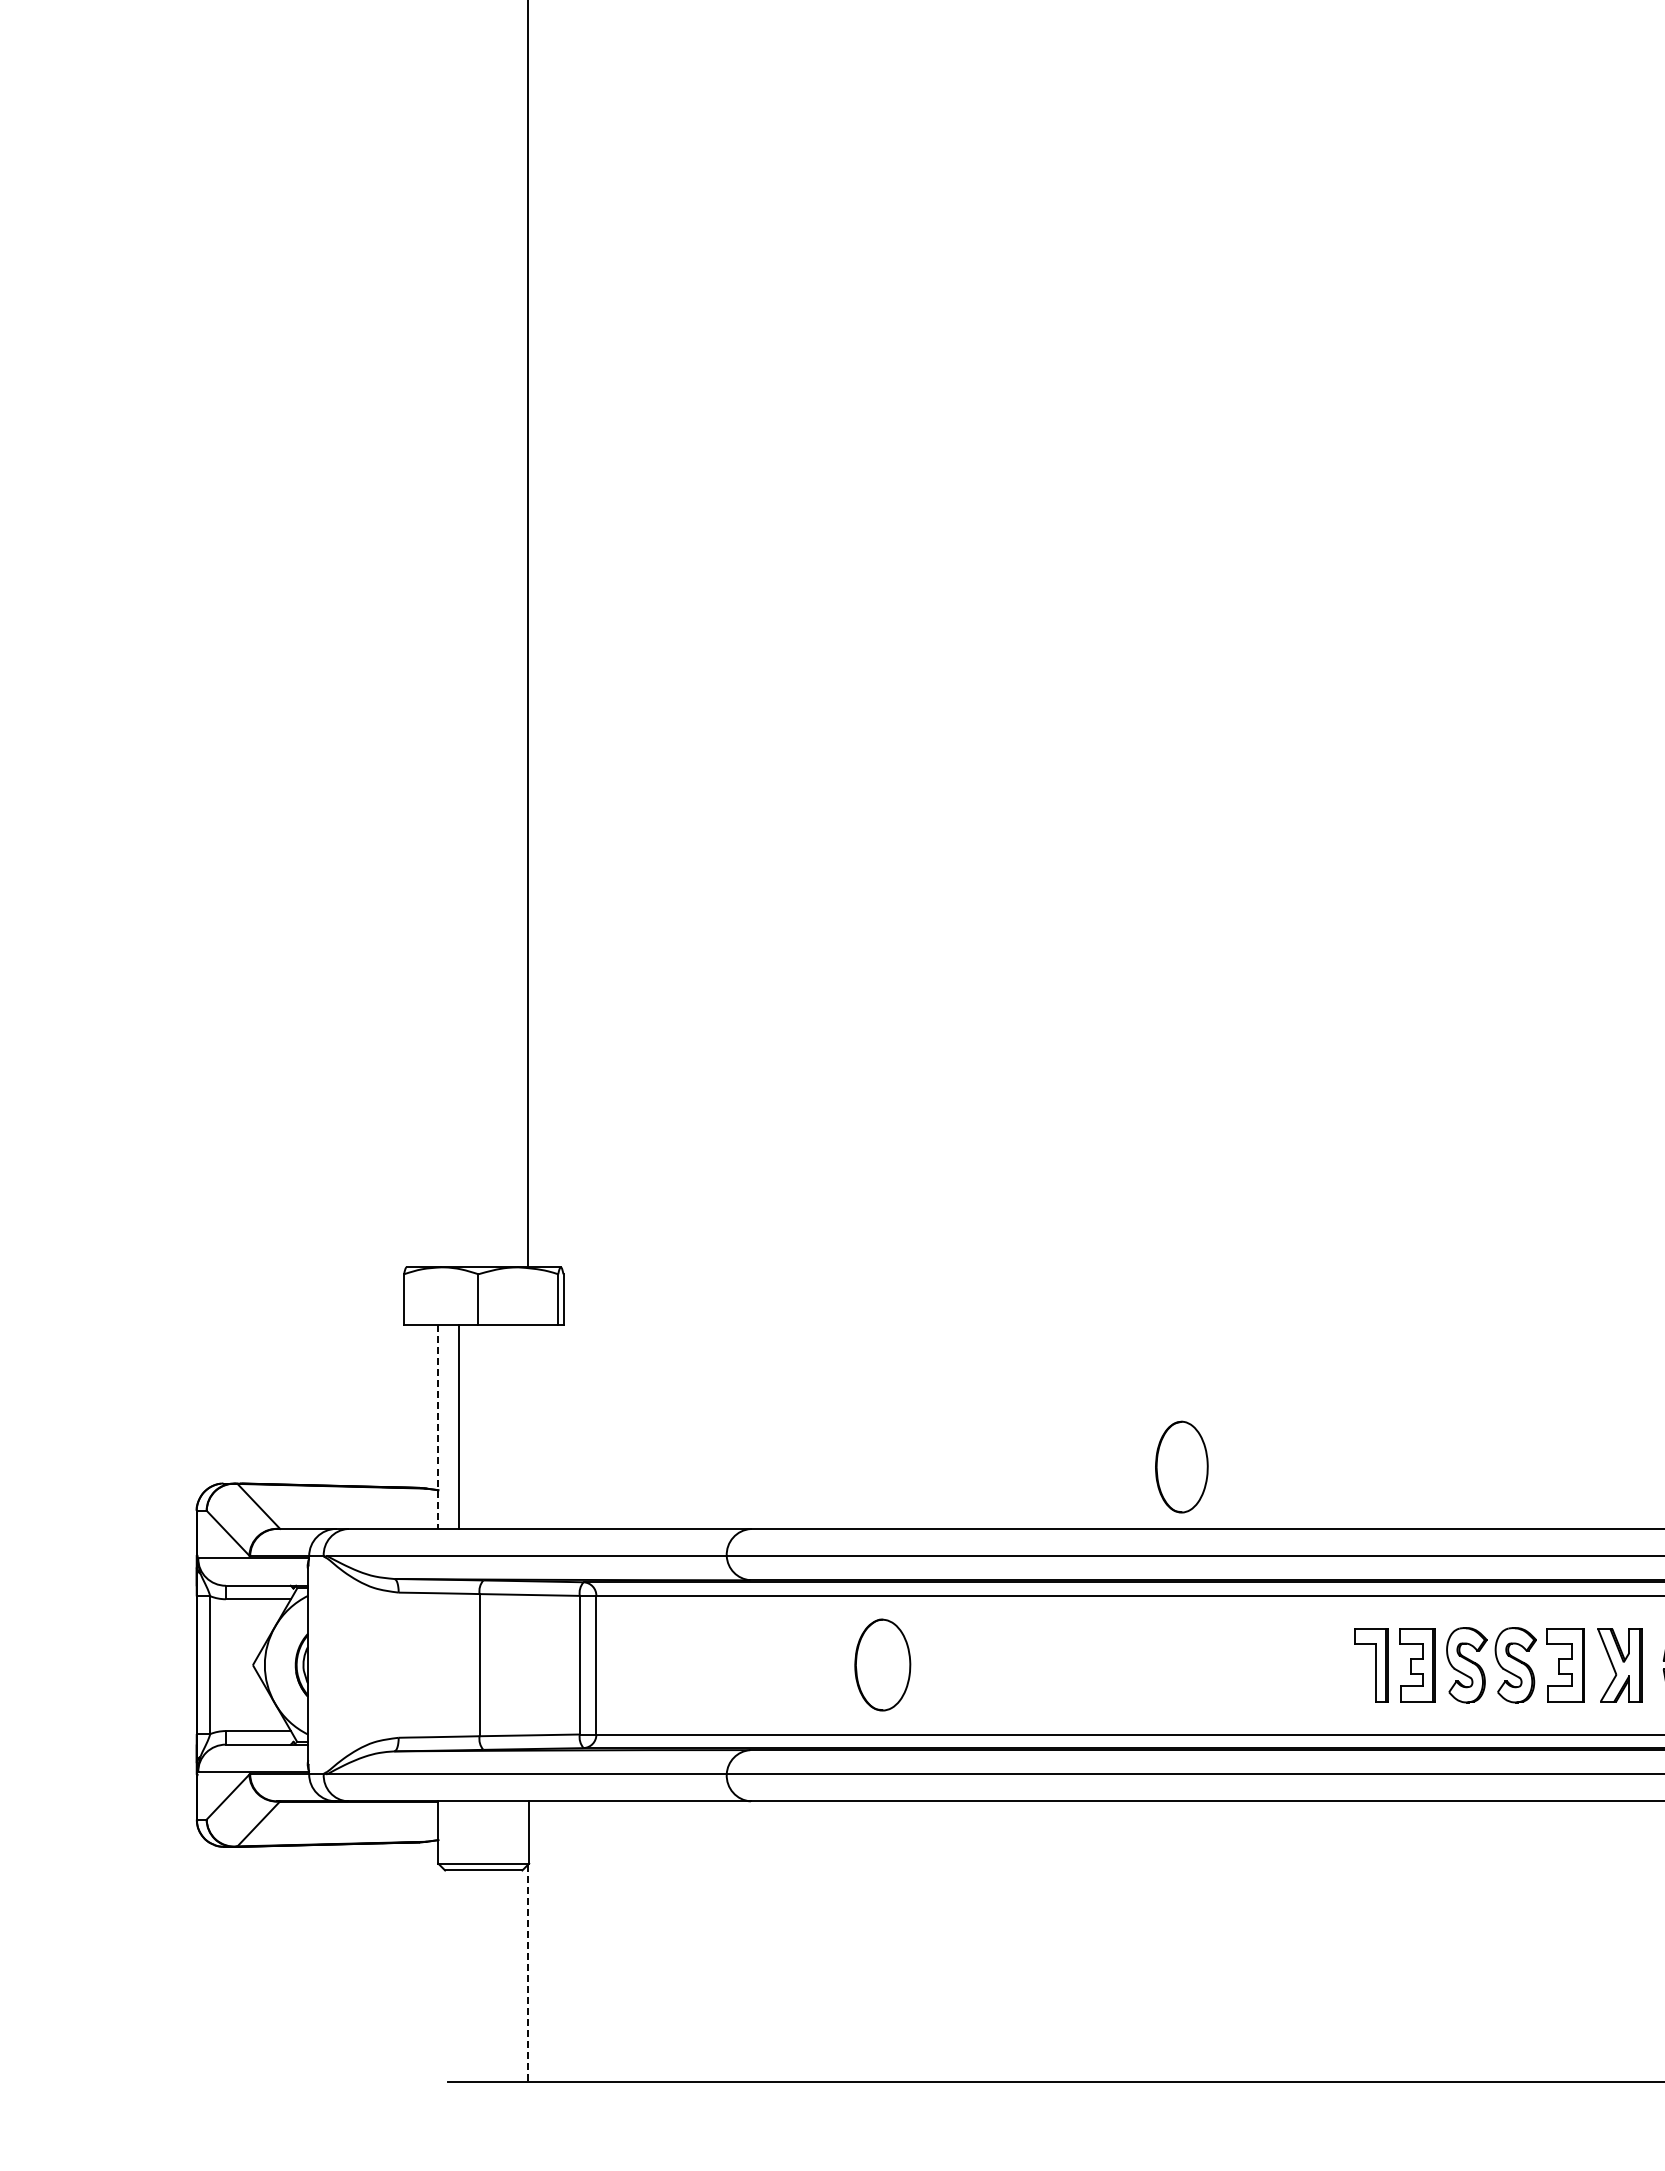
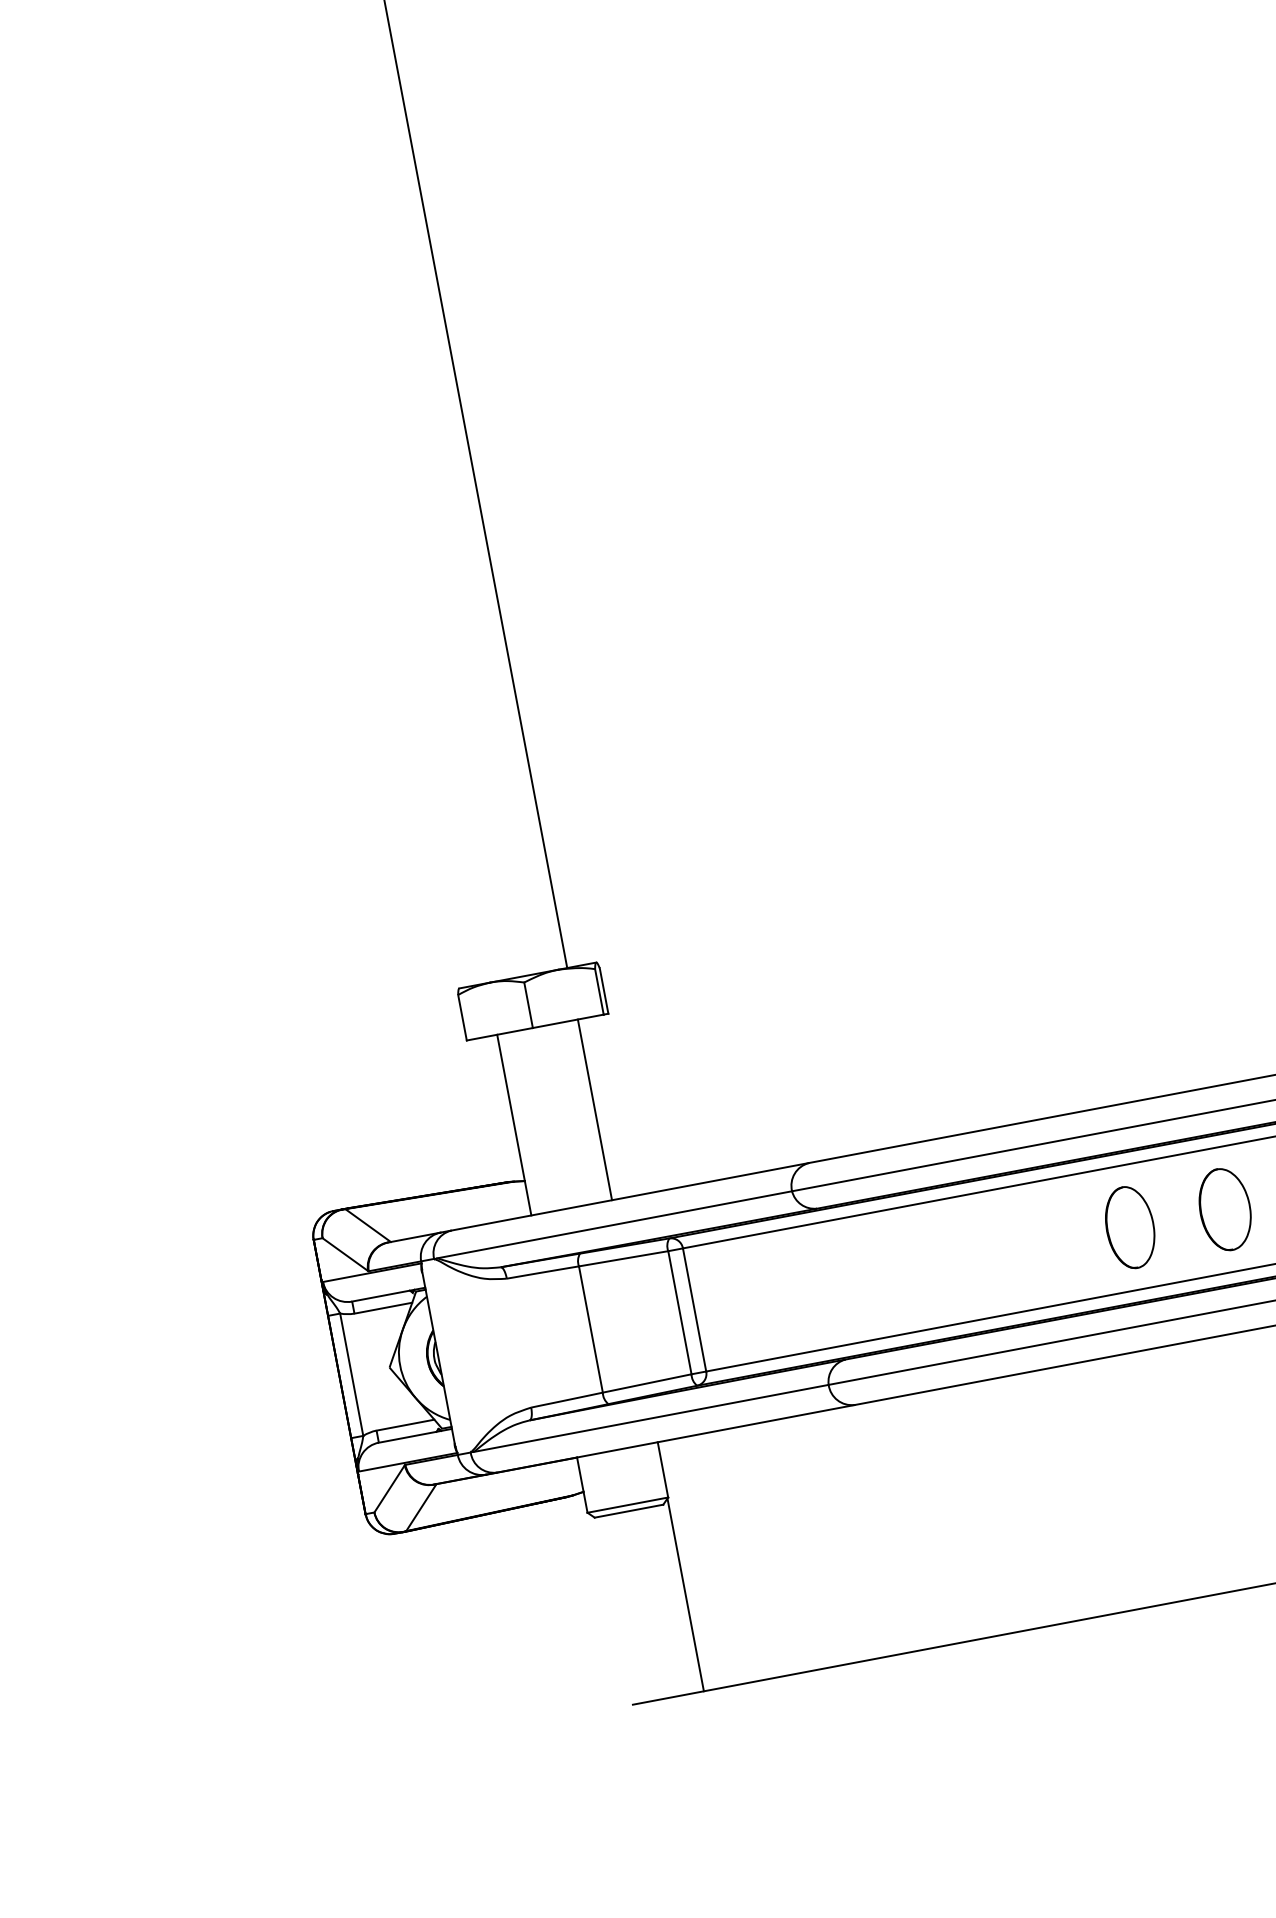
line: (459, 1426) -> (595, 1109), moved
line: (438, 1427) -> (514, 1125), dashed -> solid
part: (1181, 1466) -> (1129, 1227), moved
part: (882, 1664) -> (1224, 1209), moved
line: (528, 1973) -> (686, 1595), dashed -> solid

